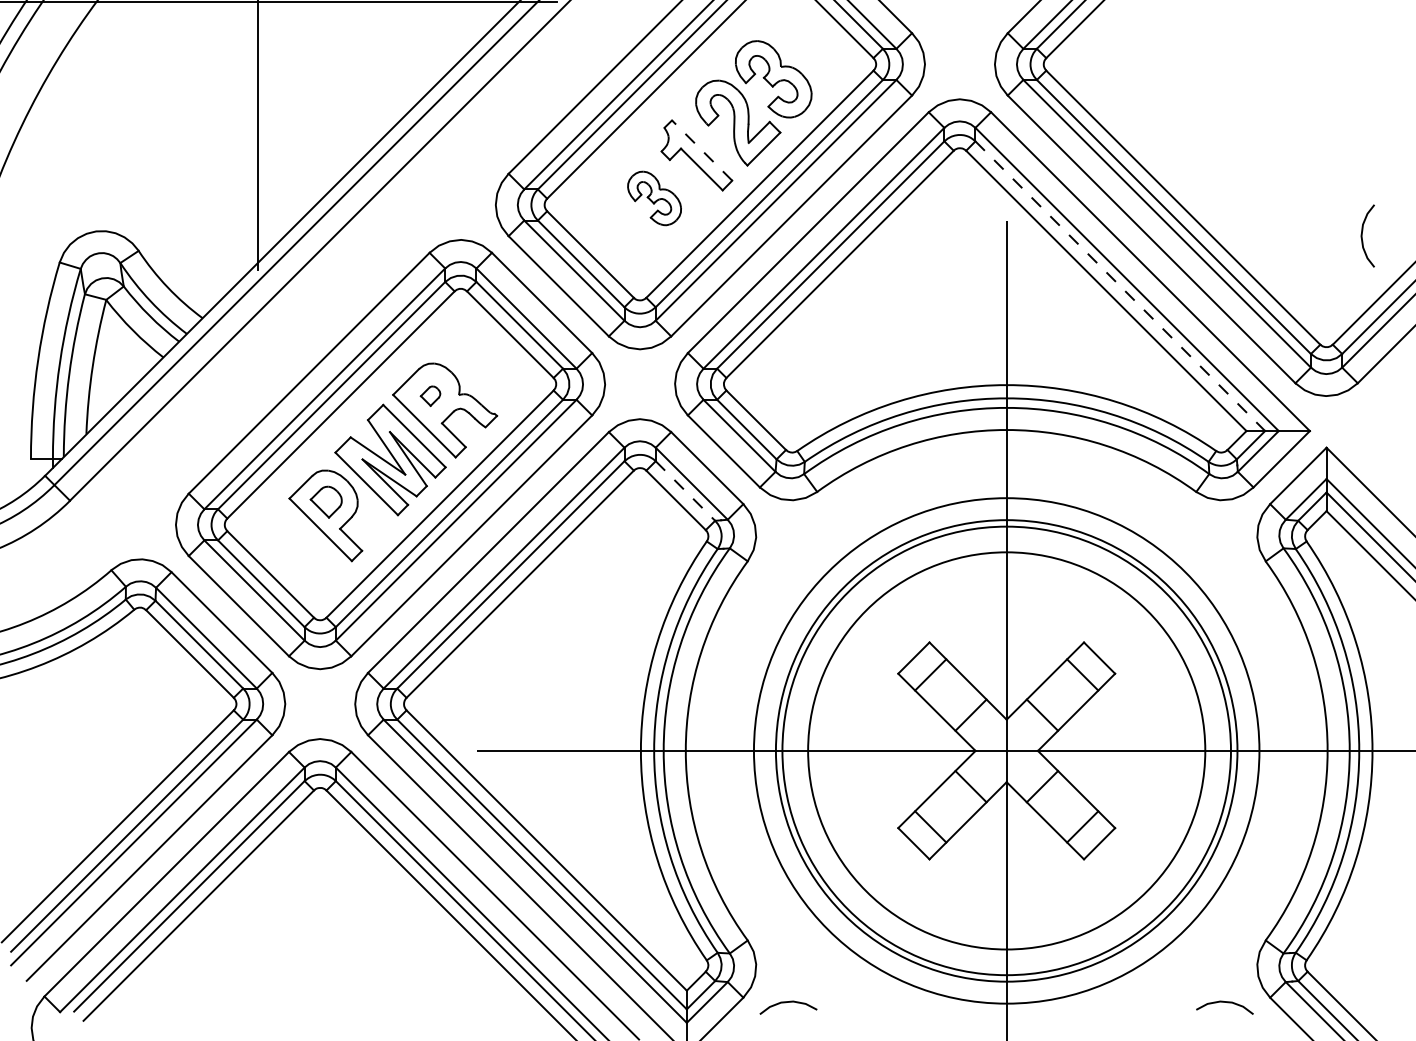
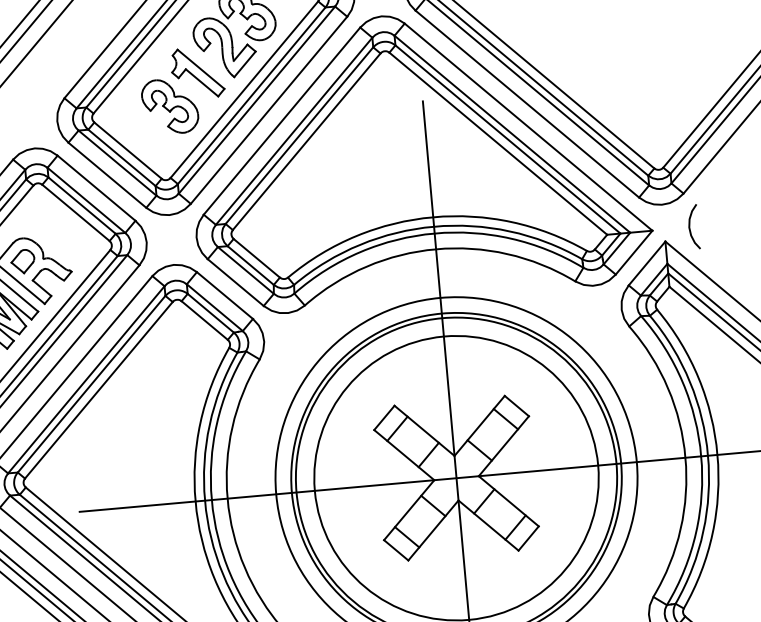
line: (702, 150) -> (201, 69), dashed -> solid
part: (654, 198) -> (170, 106), size x1.43
curve: (1362, 235) -> (689, 226), moved
line: (1120, 286) -> (508, 139), dashed -> solid
part: (430, 396) -> (22, 262), size x1.67
line: (685, 491) -> (210, 313), dashed -> solid

